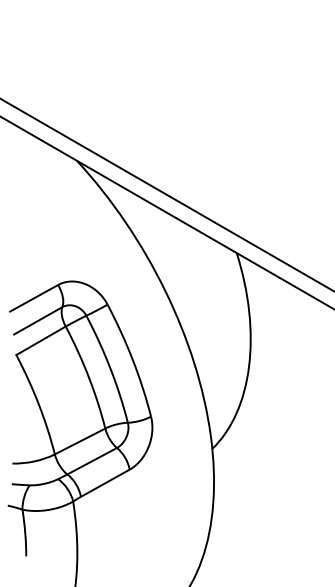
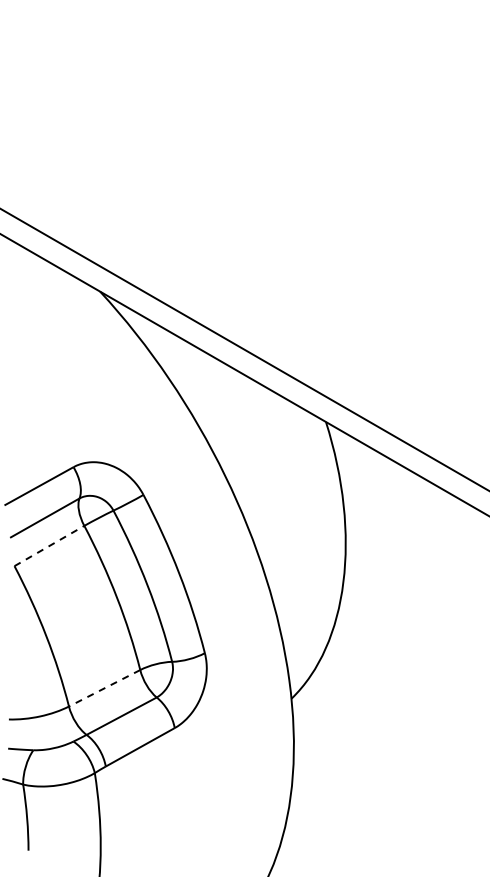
line: (41, 340) -> (49, 545), solid -> dashed
line: (80, 441) -> (104, 688), solid -> dashed

